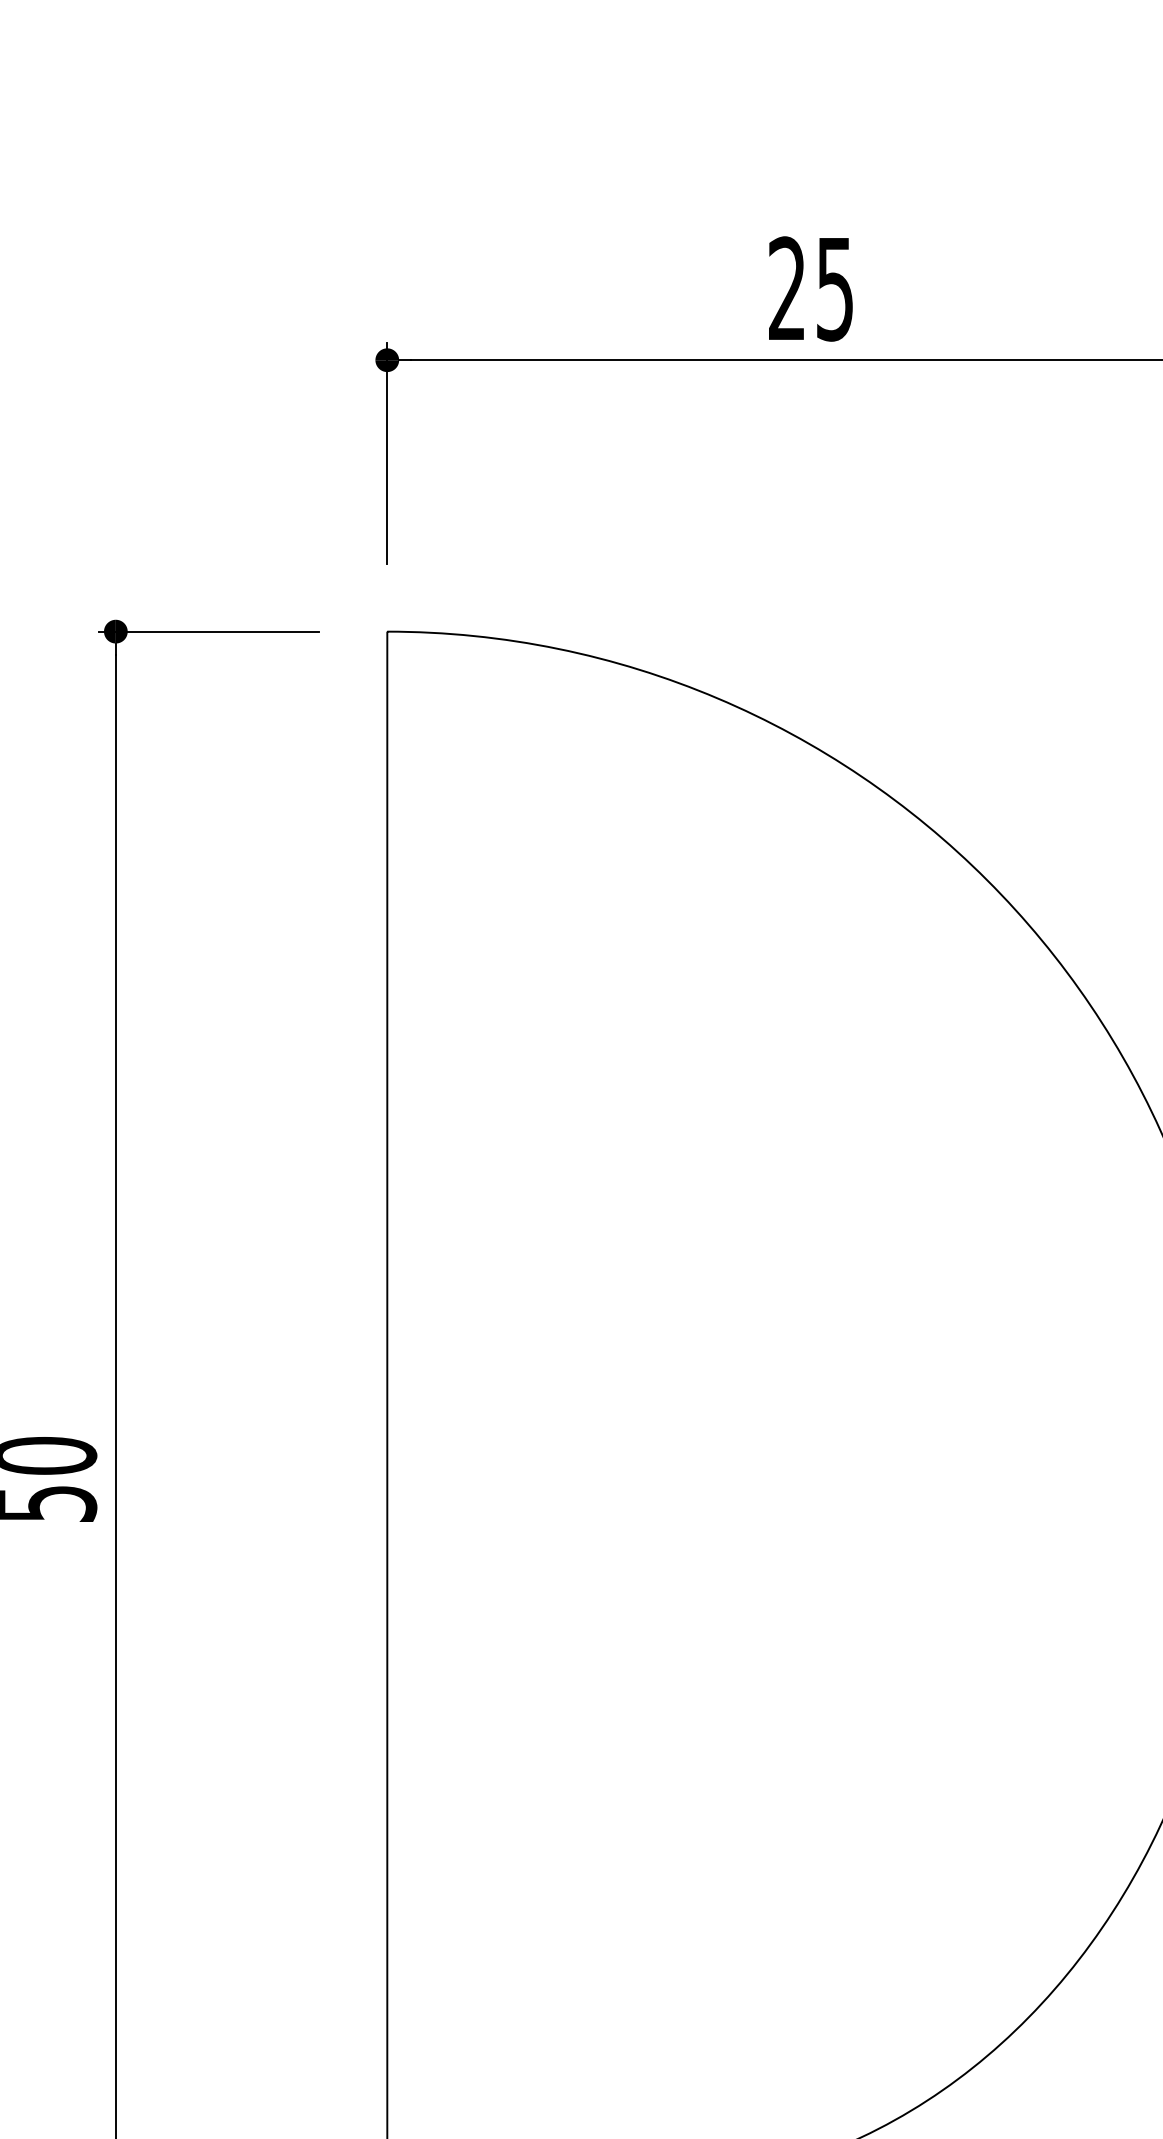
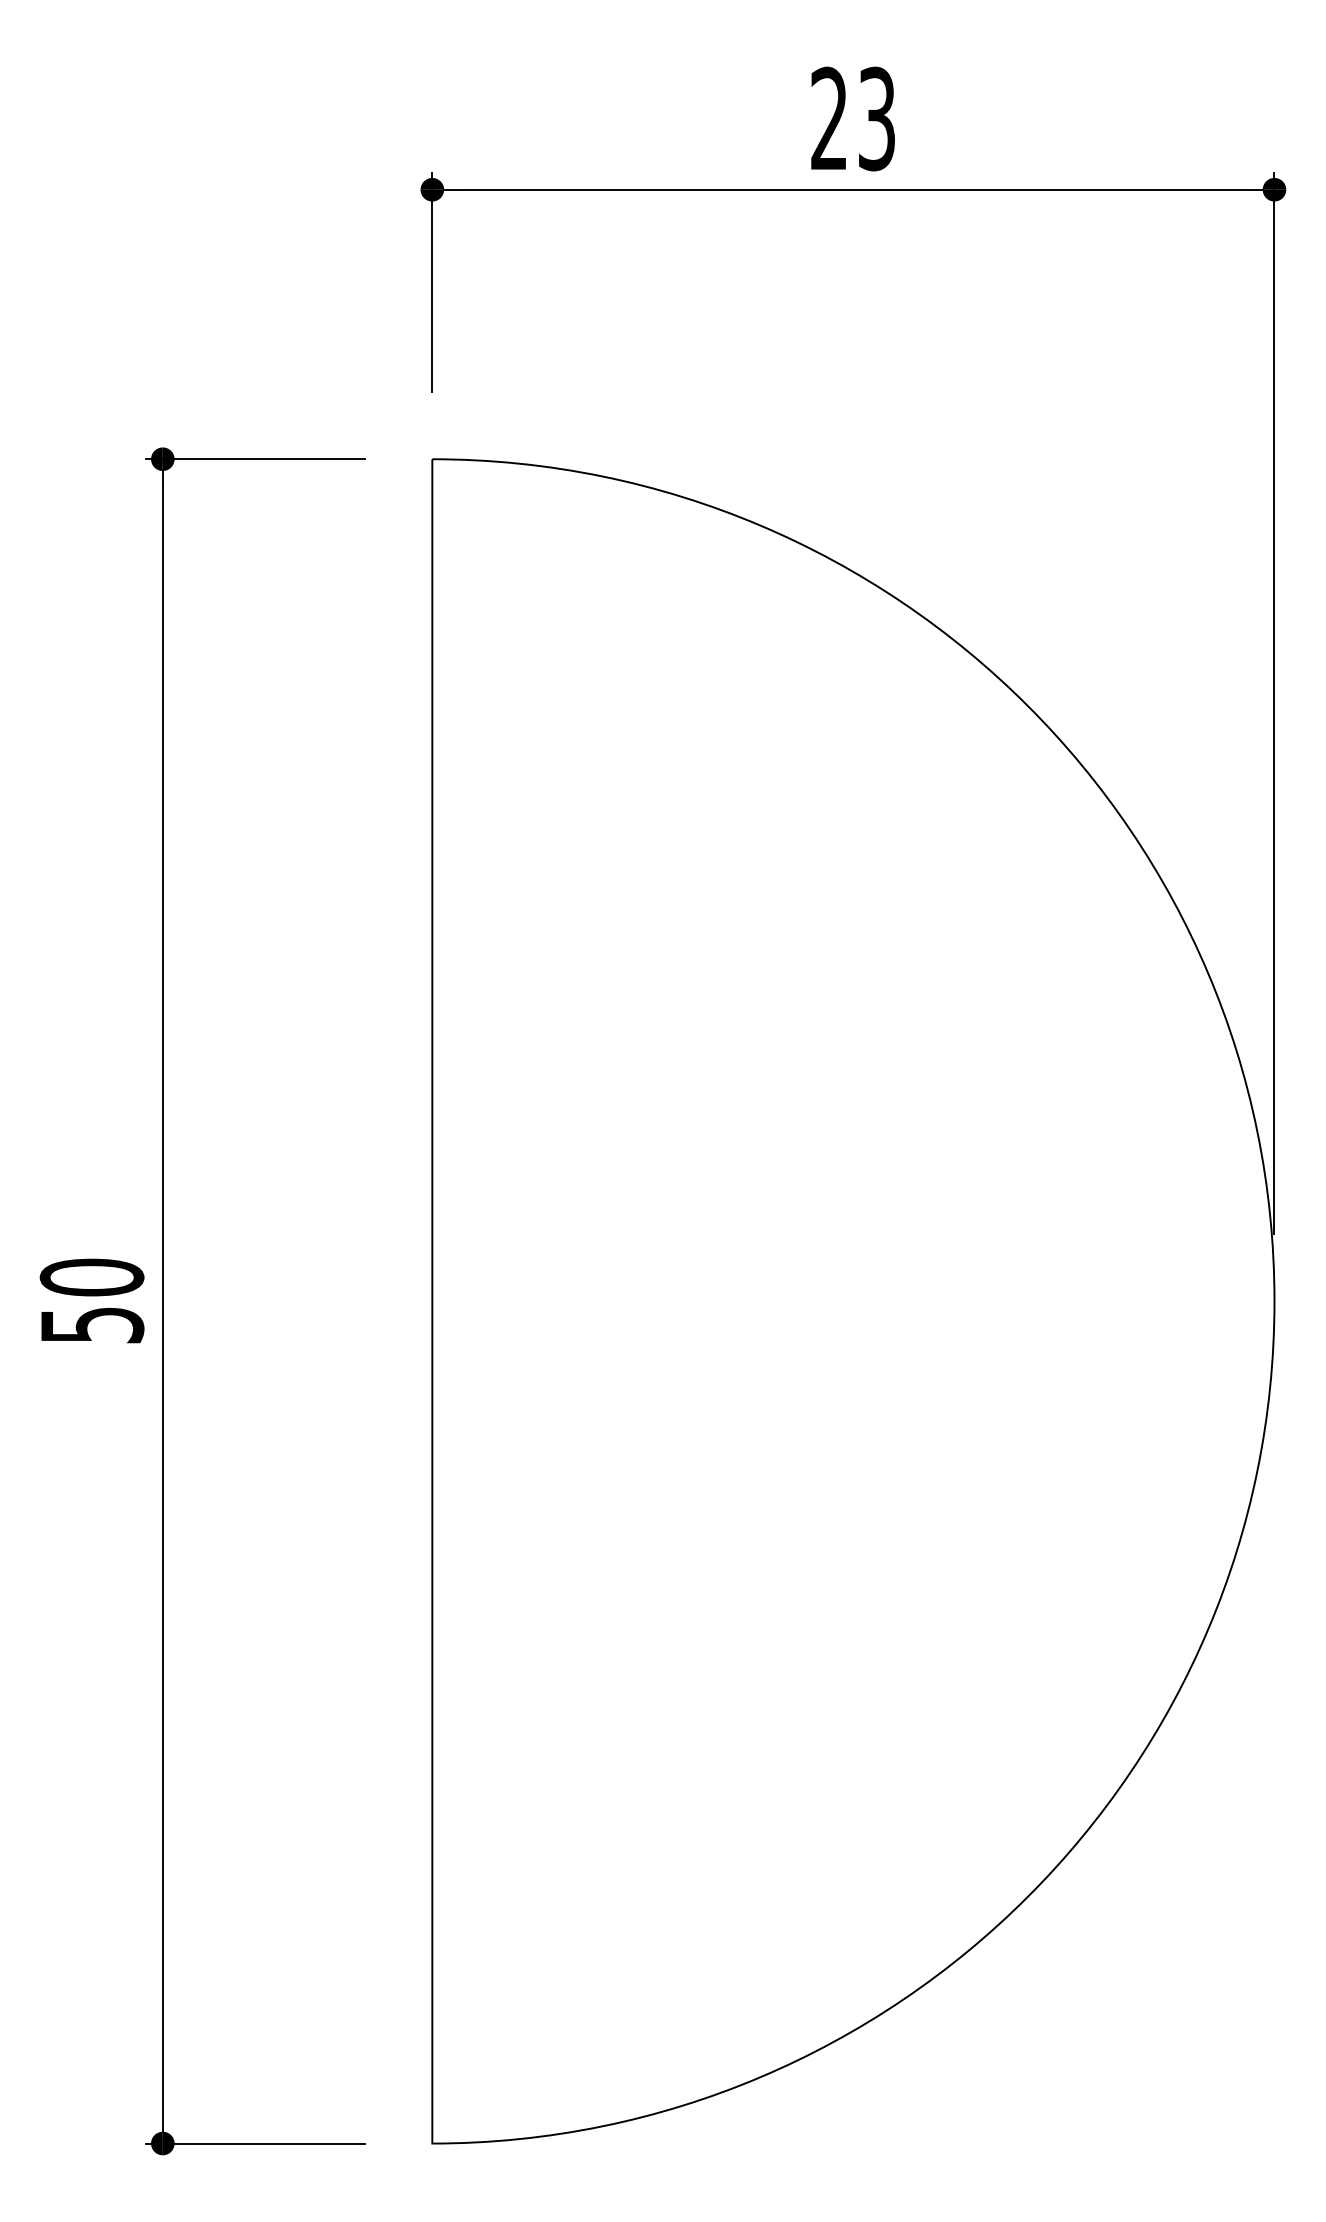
text: (834, 288) -> (876, 118), 25 -> 23

